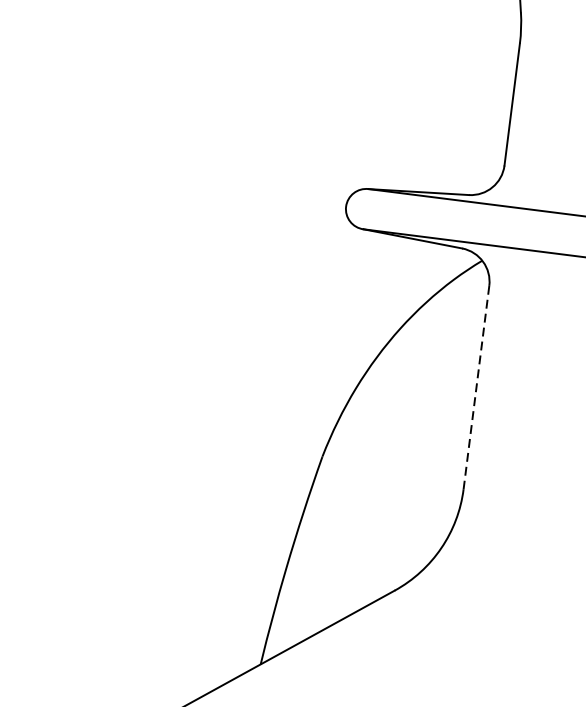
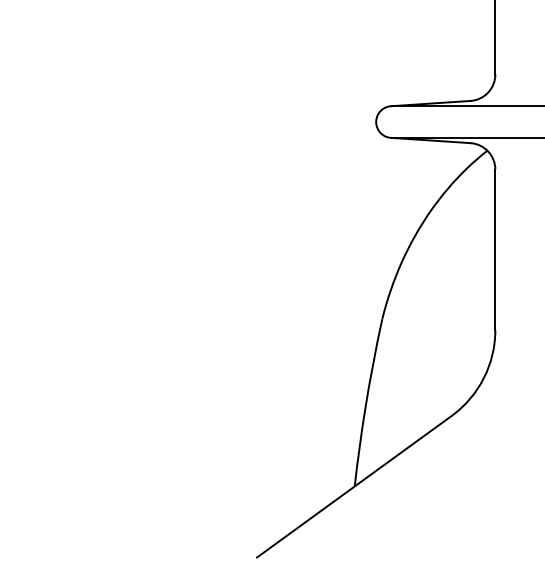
line: (476, 388) -> (495, 250), dashed -> solid

